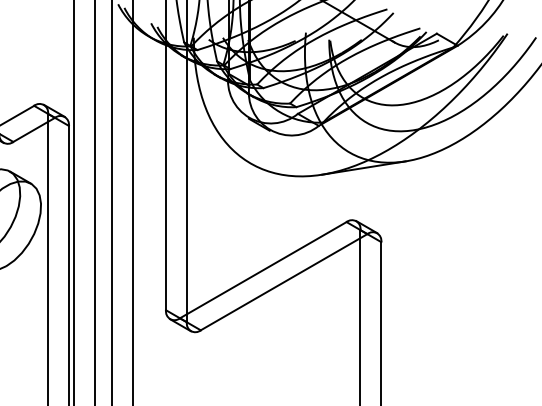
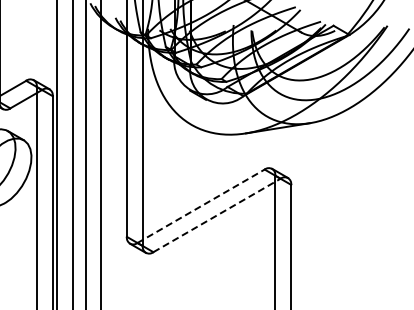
line: (263, 270) -> (201, 206), solid -> dashed
line: (284, 282) -> (217, 215), solid -> dashed

